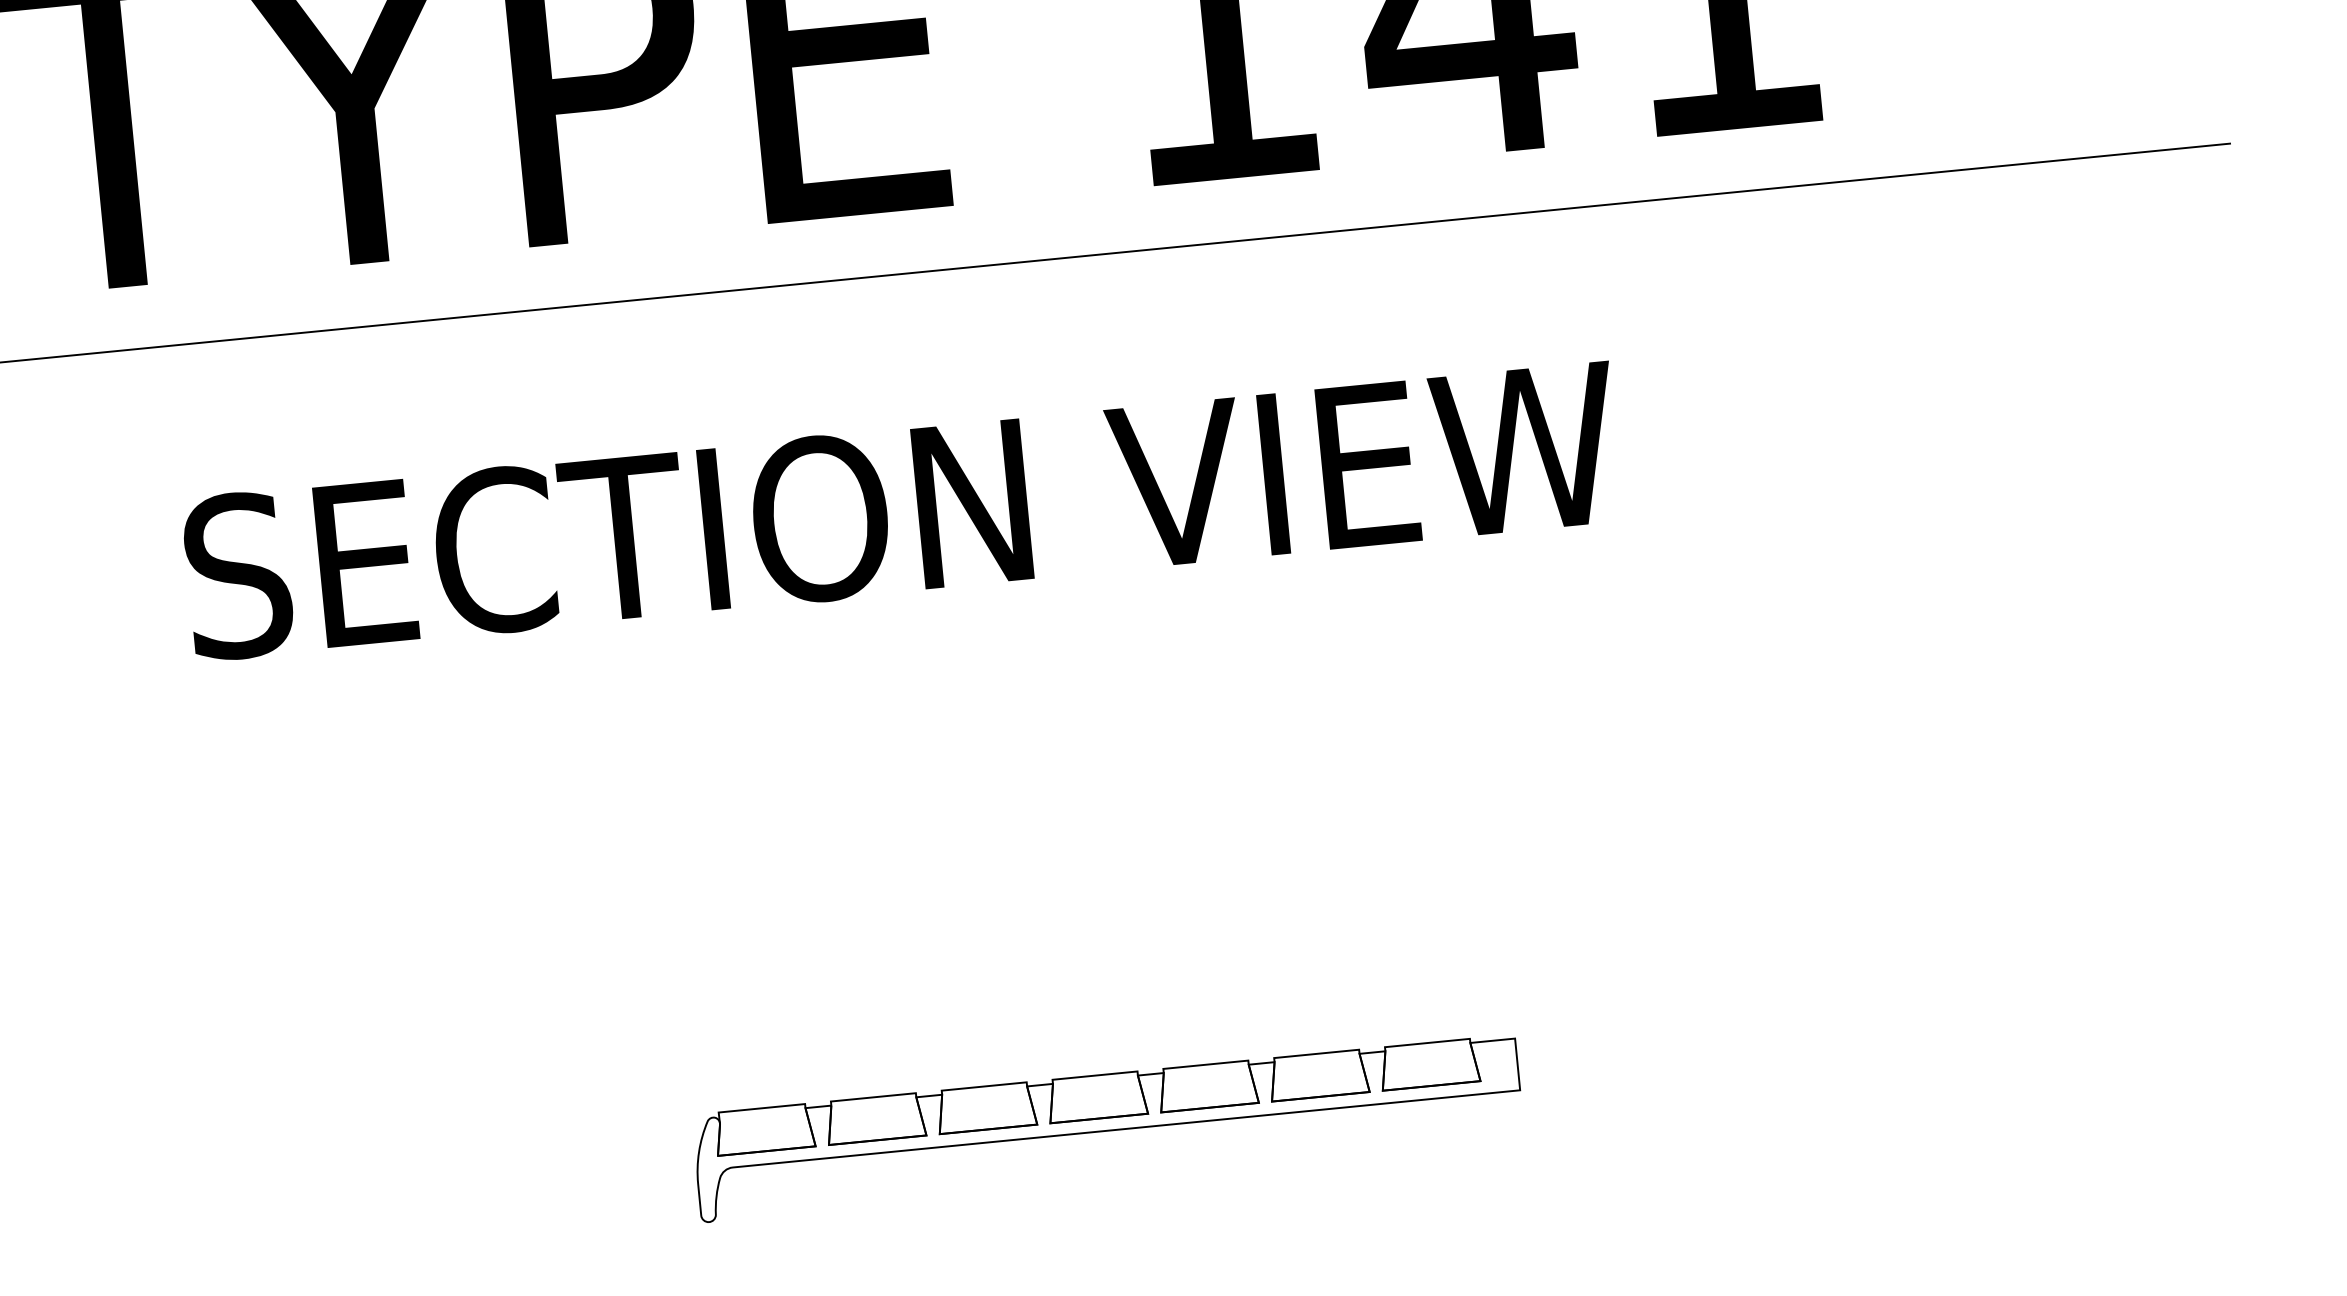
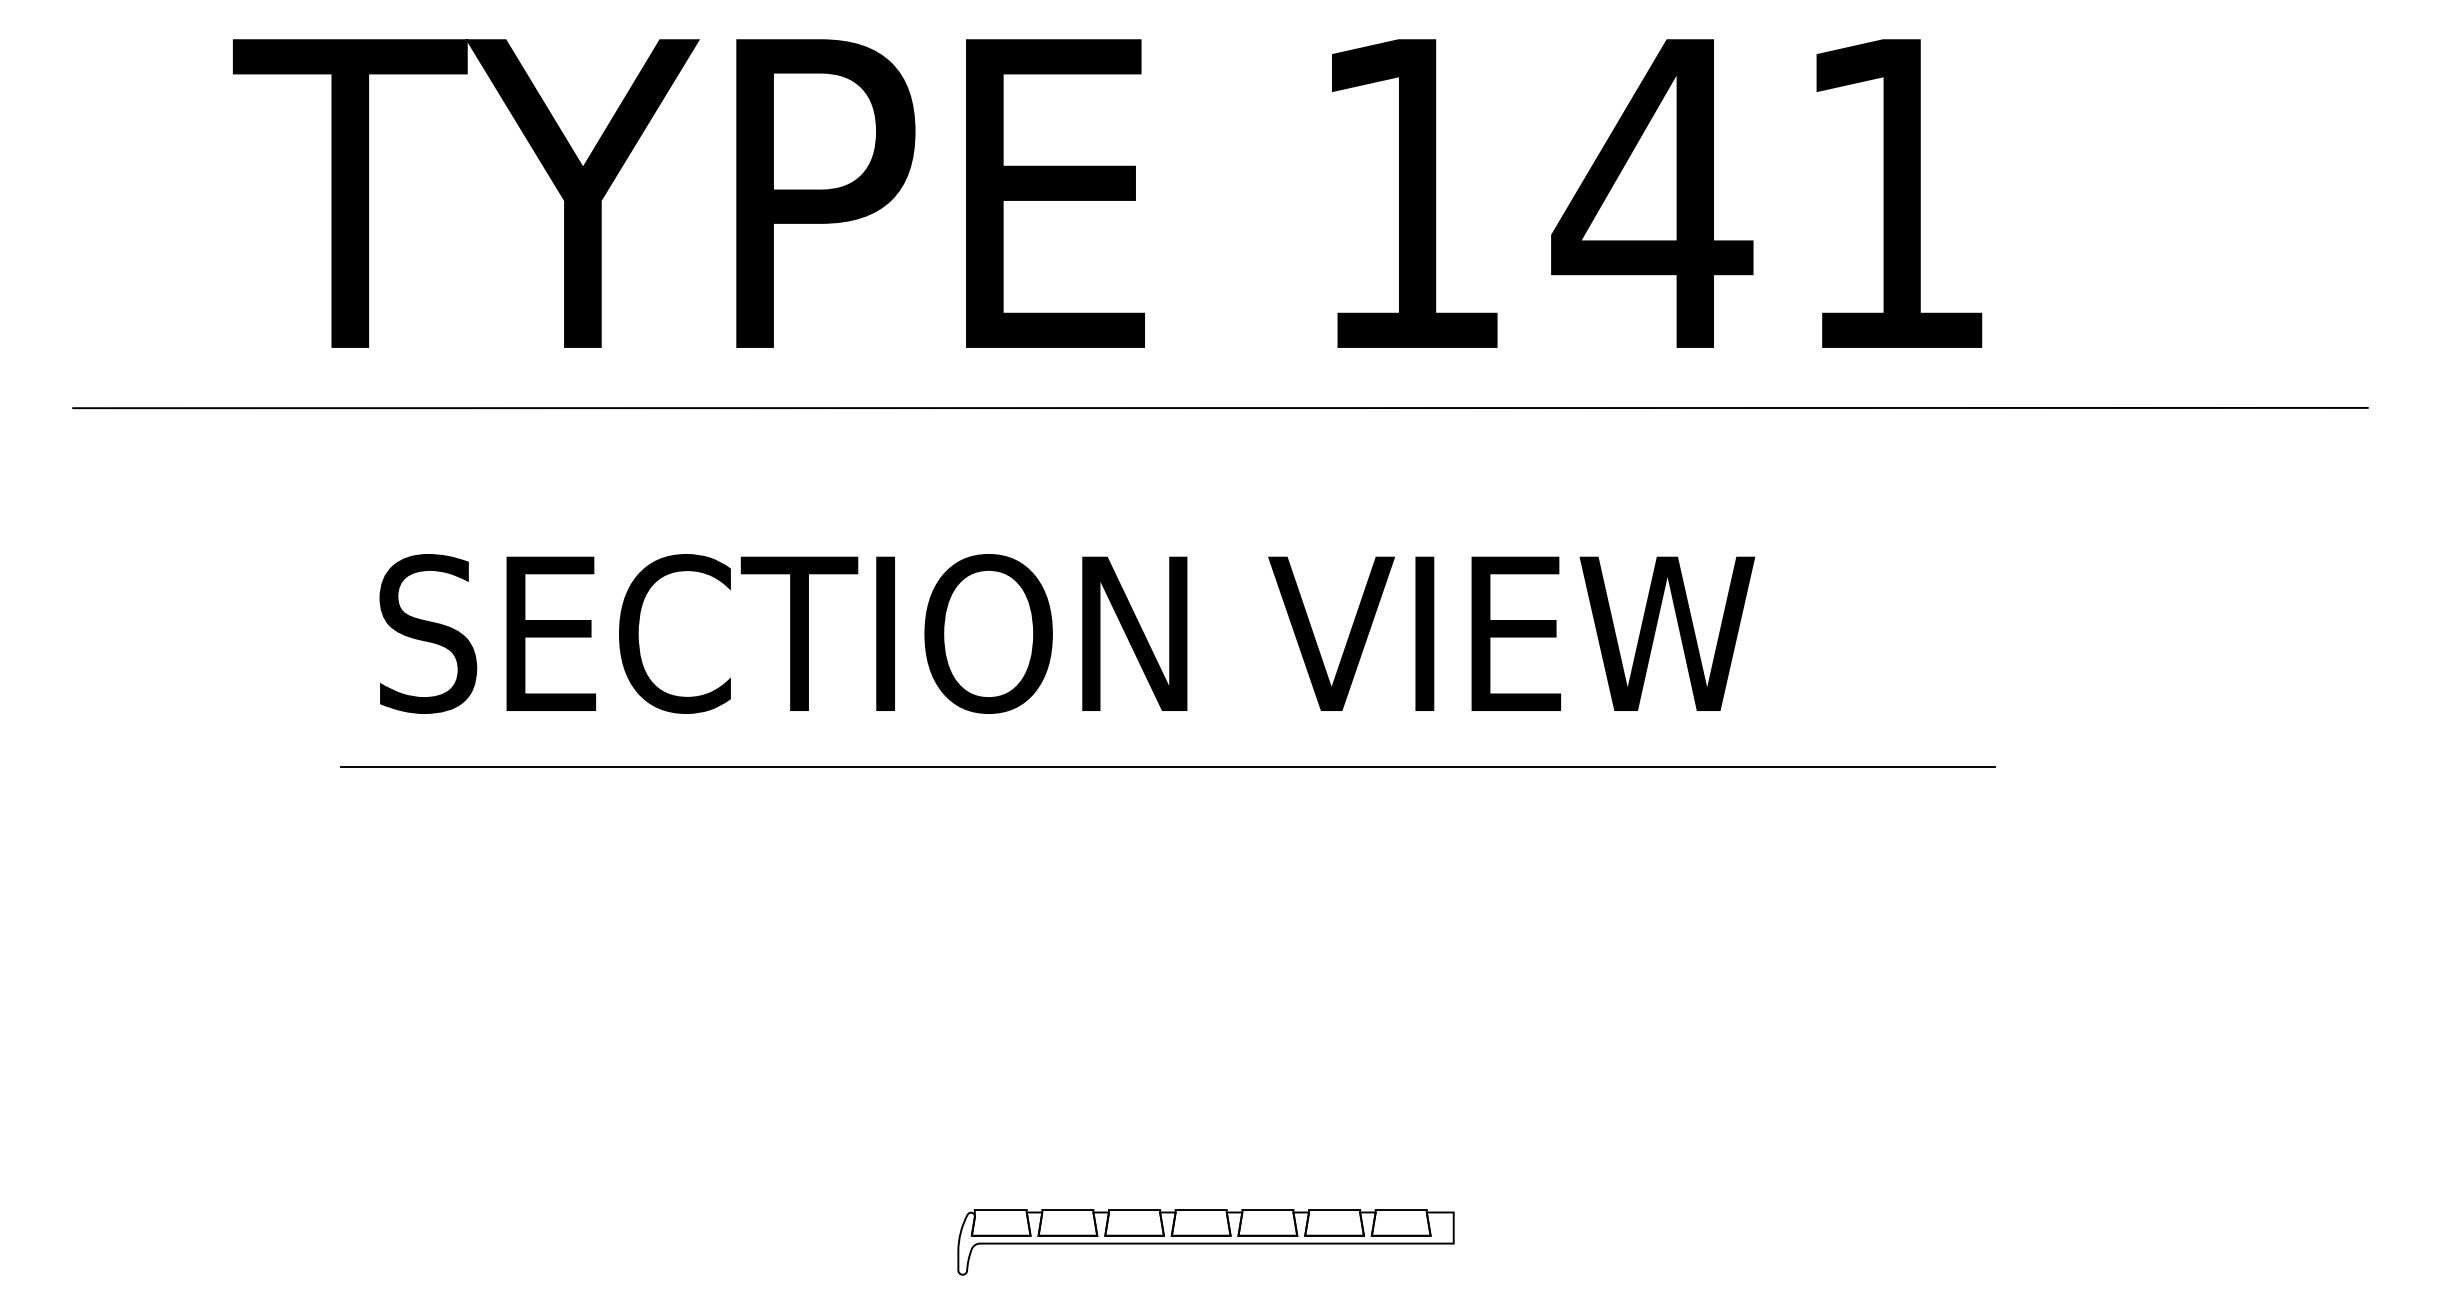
line: (1019, 639) -> (1167, 767), added
part: (1107, 1128) -> (1205, 1242), size x0.62

